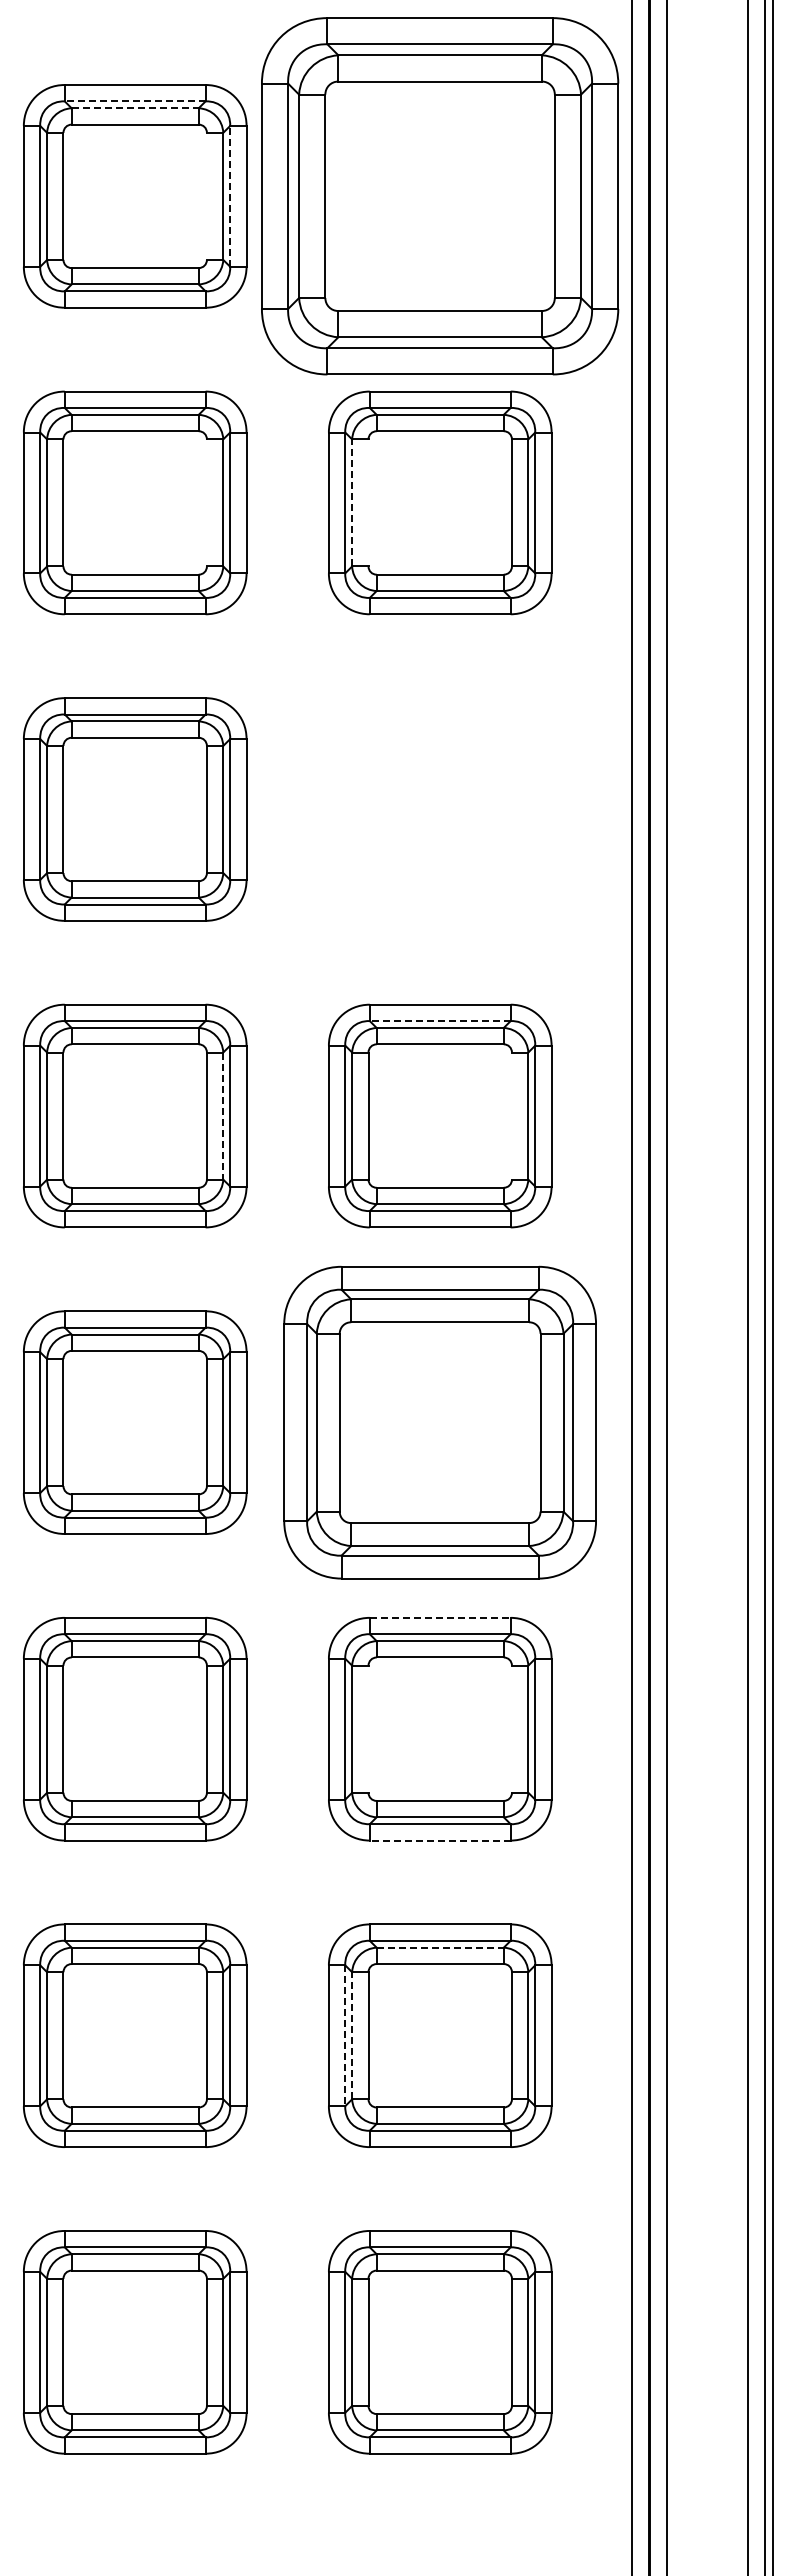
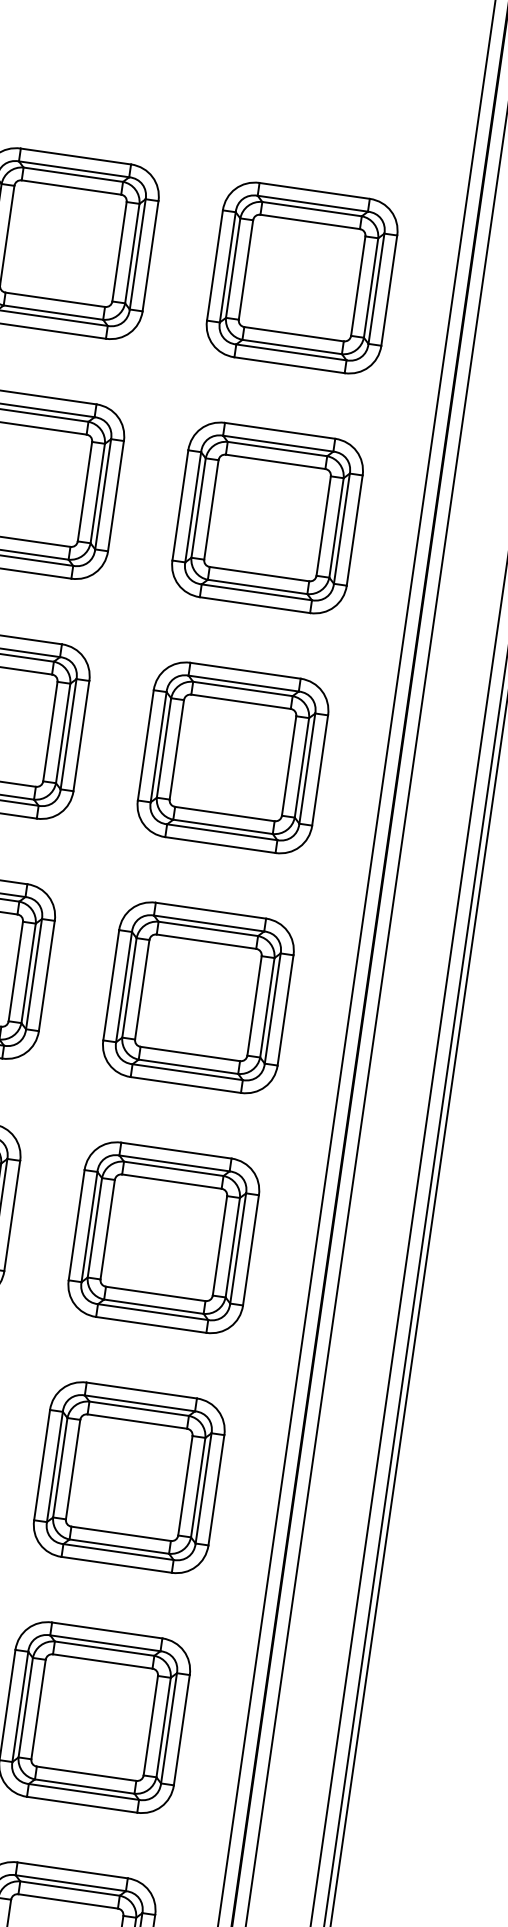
line: (134, 101) -> (73, 169), dashed -> solid
line: (135, 108) -> (73, 174), dashed -> solid
line: (206, 195) -> (119, 251), added
line: (230, 195) -> (138, 253), dashed -> solid
part: (440, 196) -> (302, 278), size x0.62
line: (206, 502) -> (84, 491), added
line: (352, 502) -> (198, 507), dashed -> solid
line: (368, 502) -> (211, 509), added
part: (440, 809) -> (233, 757), added
line: (439, 1021) -> (208, 923), dashed -> solid
line: (511, 1115) -> (254, 1005), added
line: (223, 1116) -> (28, 973), dashed -> solid
part: (440, 1422) -> (164, 1237), size x0.71
line: (440, 1617) -> (142, 1390), dashed -> solid
line: (368, 1728) -> (73, 1469), added
line: (511, 1728) -> (185, 1485), added
line: (439, 1840) -> (116, 1564), dashed -> solid
line: (440, 1947) -> (104, 1648), dashed -> solid
line: (352, 2035) -> (26, 1707), dashed -> solid
line: (345, 2036) -> (20, 1707), dashed -> solid

